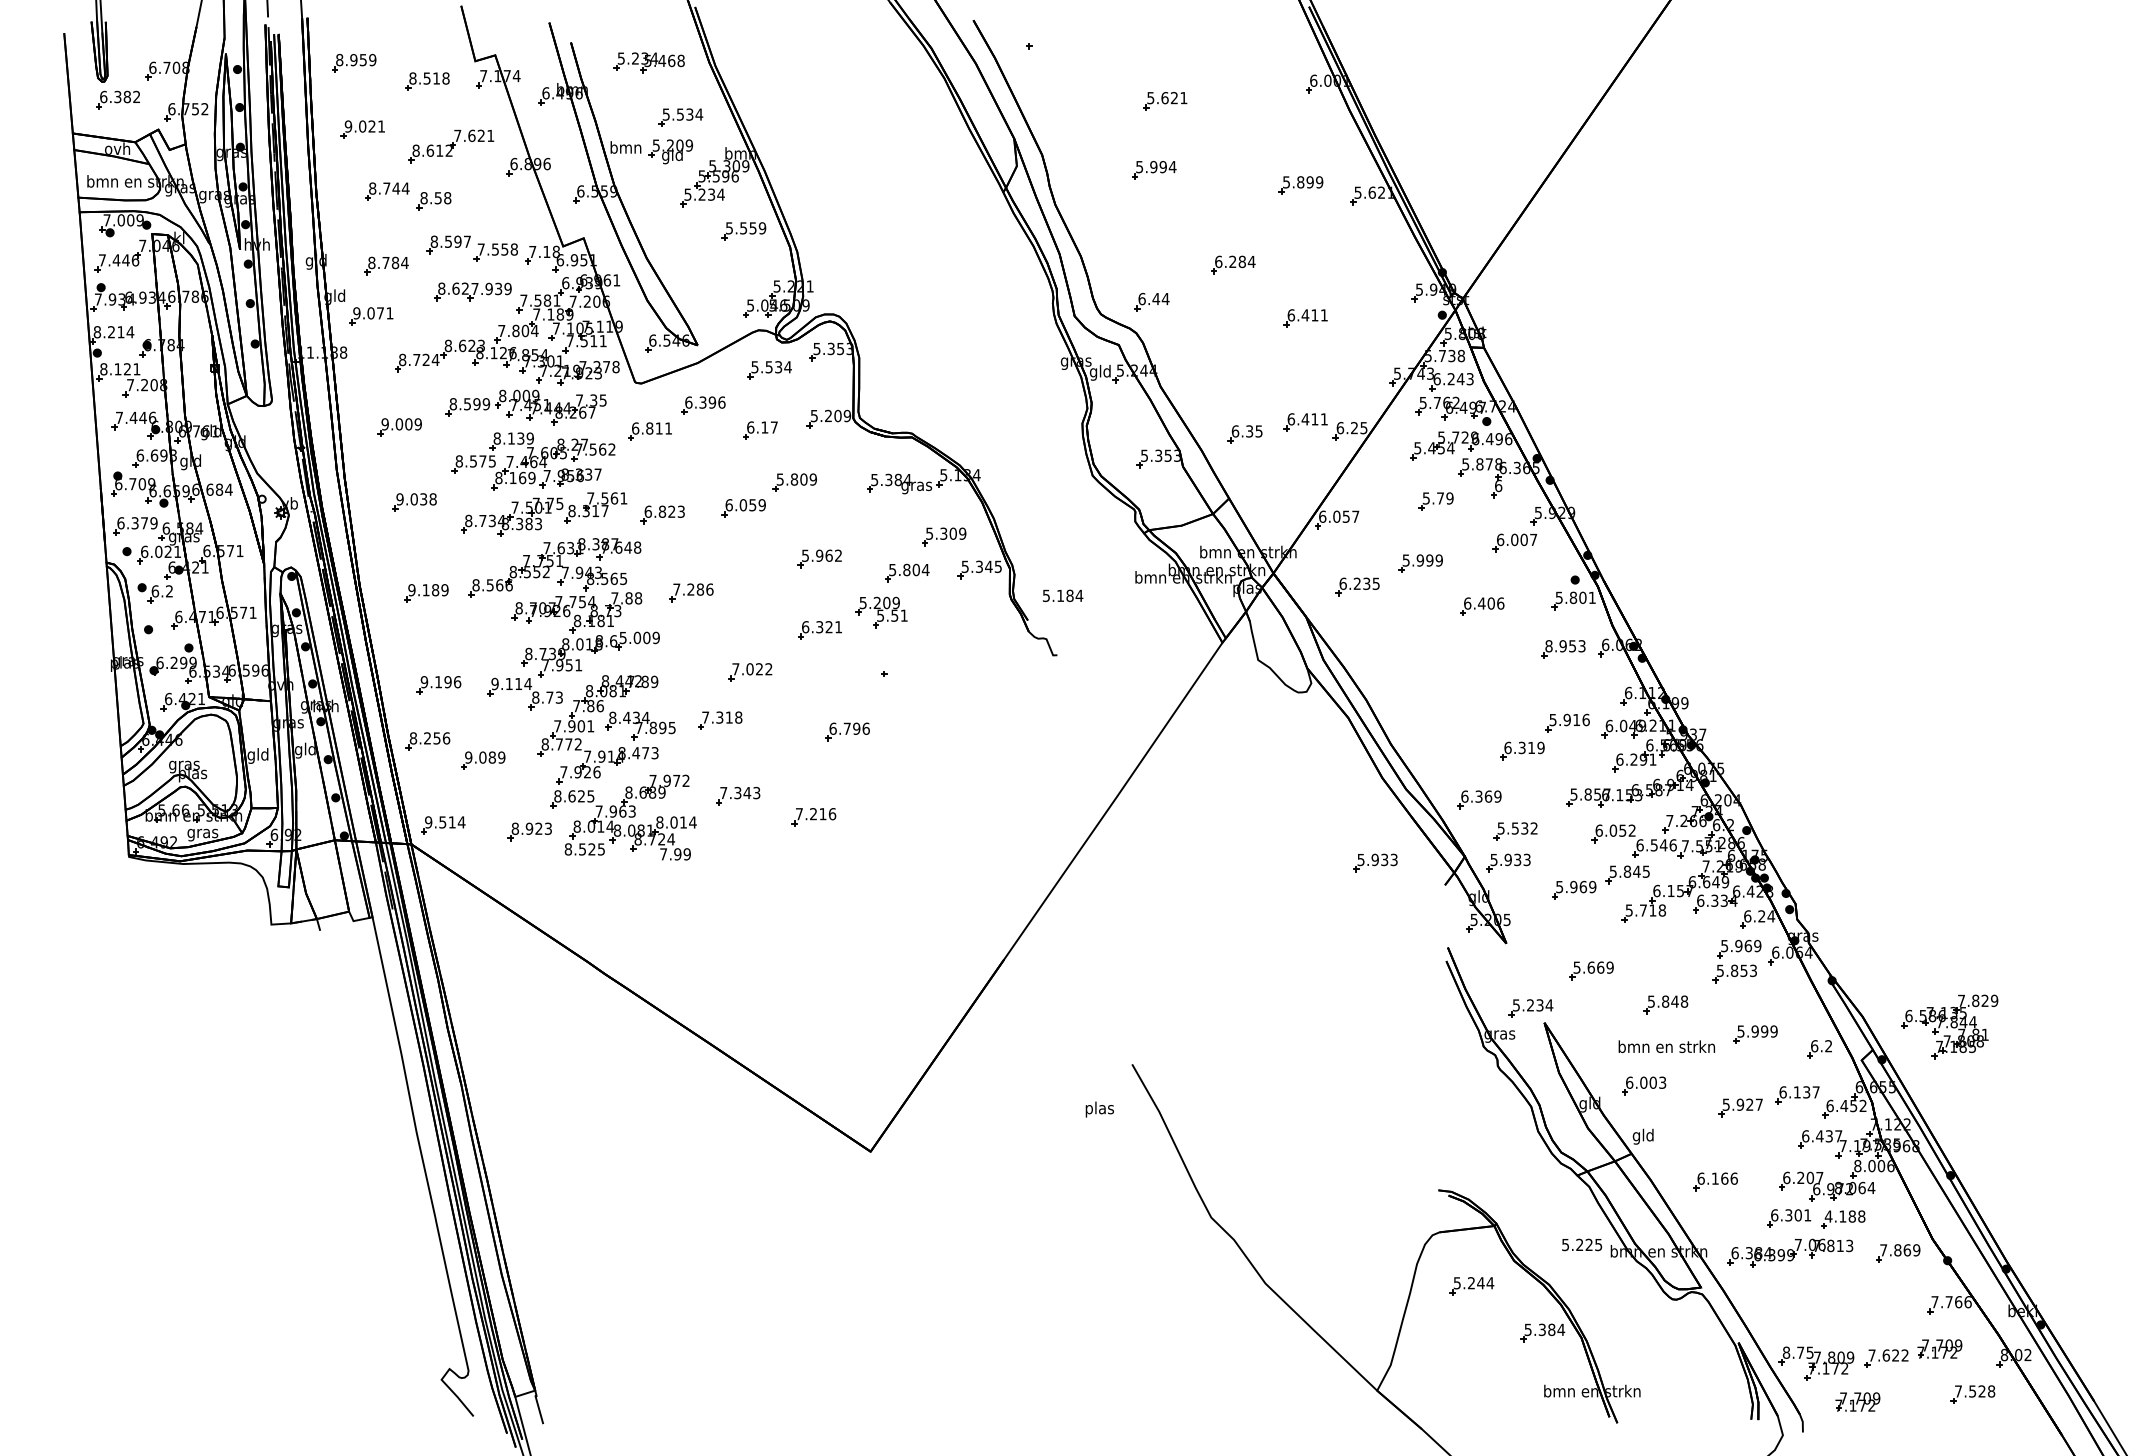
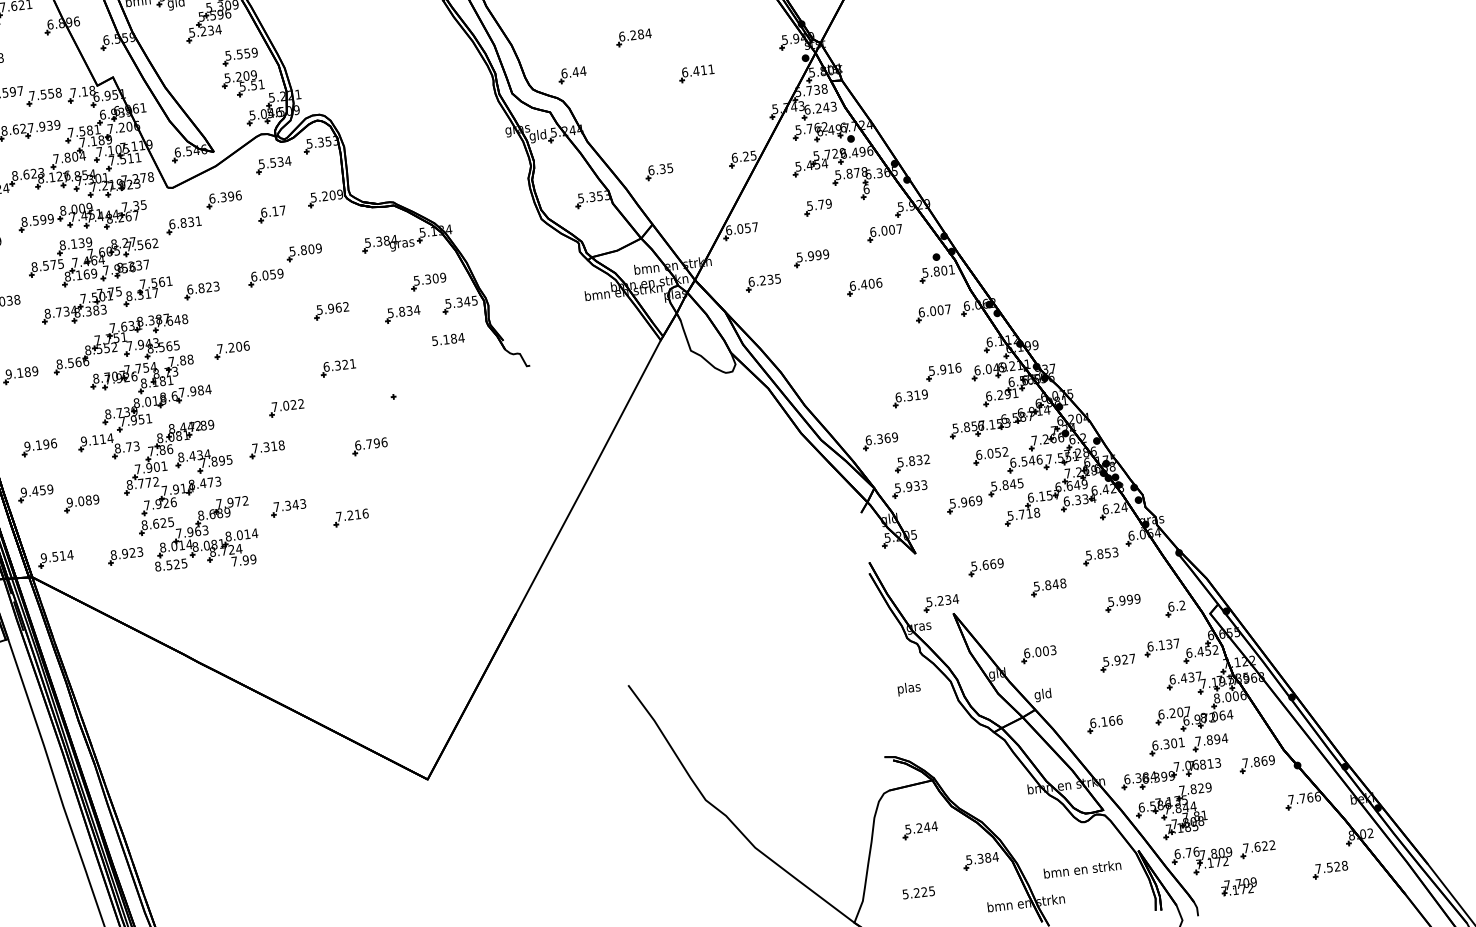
part: (1305, 422) -> (706, 156), removed
text: (658, 428) -> (190, 222), 6.811 -> 6.831
text: (915, 569) -> (408, 310), 5.804 -> 5.834
text: (700, 589) -> (239, 346), 7.286 -> 7.206
text: (1063, 595) -> (448, 339), moved
part: (881, 612) -> (243, 84), moved
text: (639, 637) -> (194, 390), 5.009 -> 7.984
text: (1565, 646) -> (934, 311), 8.953 -> 6.007
text: (429, 738) -> (36, 491), 8.256 -> 9.459
text: (1514, 828) -> (911, 461), 5.532 -> 5.832
part: (1375, 862) -> (803, 501), removed
part: (1739, 948) -> (1102, 535), removed
part: (1949, 1026) -> (1175, 812), moved
text: (1666, 1046) -> (1082, 869), moved
text: (1099, 1109) -> (908, 688), moved
text: (1844, 1216) -> (1211, 739), 4.188 -> 7.894
text: (1582, 1244) -> (919, 892), moved
part: (1939, 1348) -> (1299, 836), removed
text: (1797, 1352) -> (1186, 852), 8.75 -> 6.76

